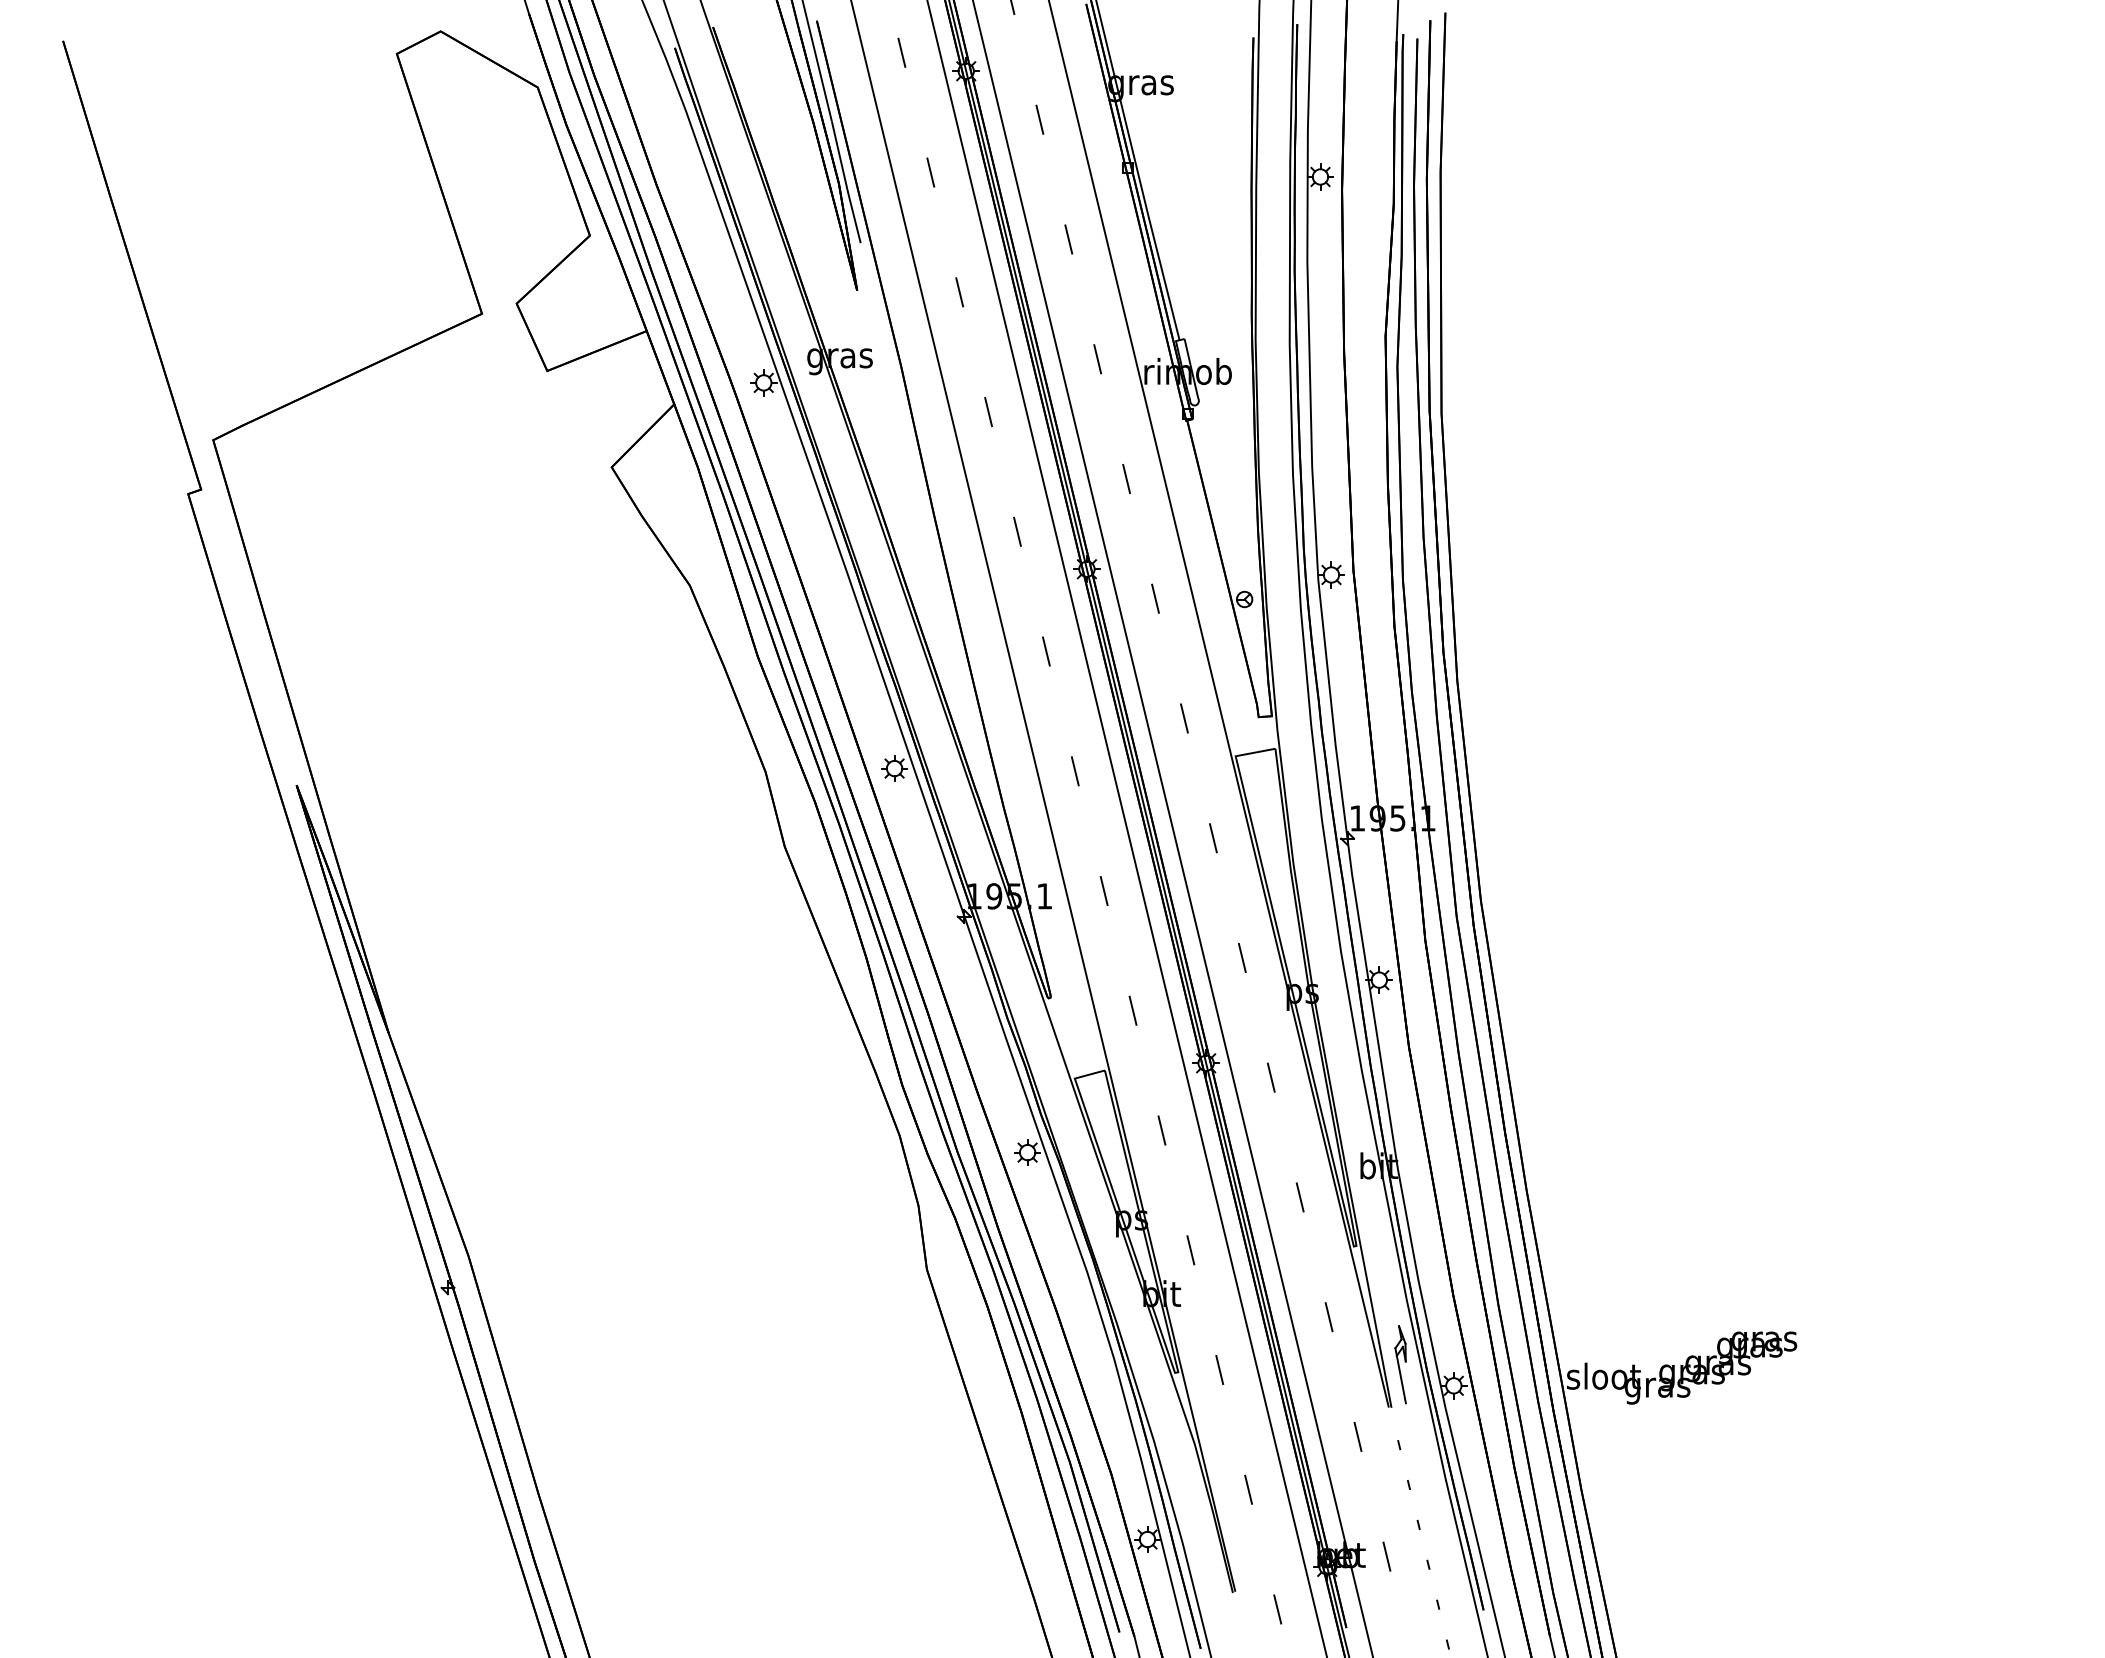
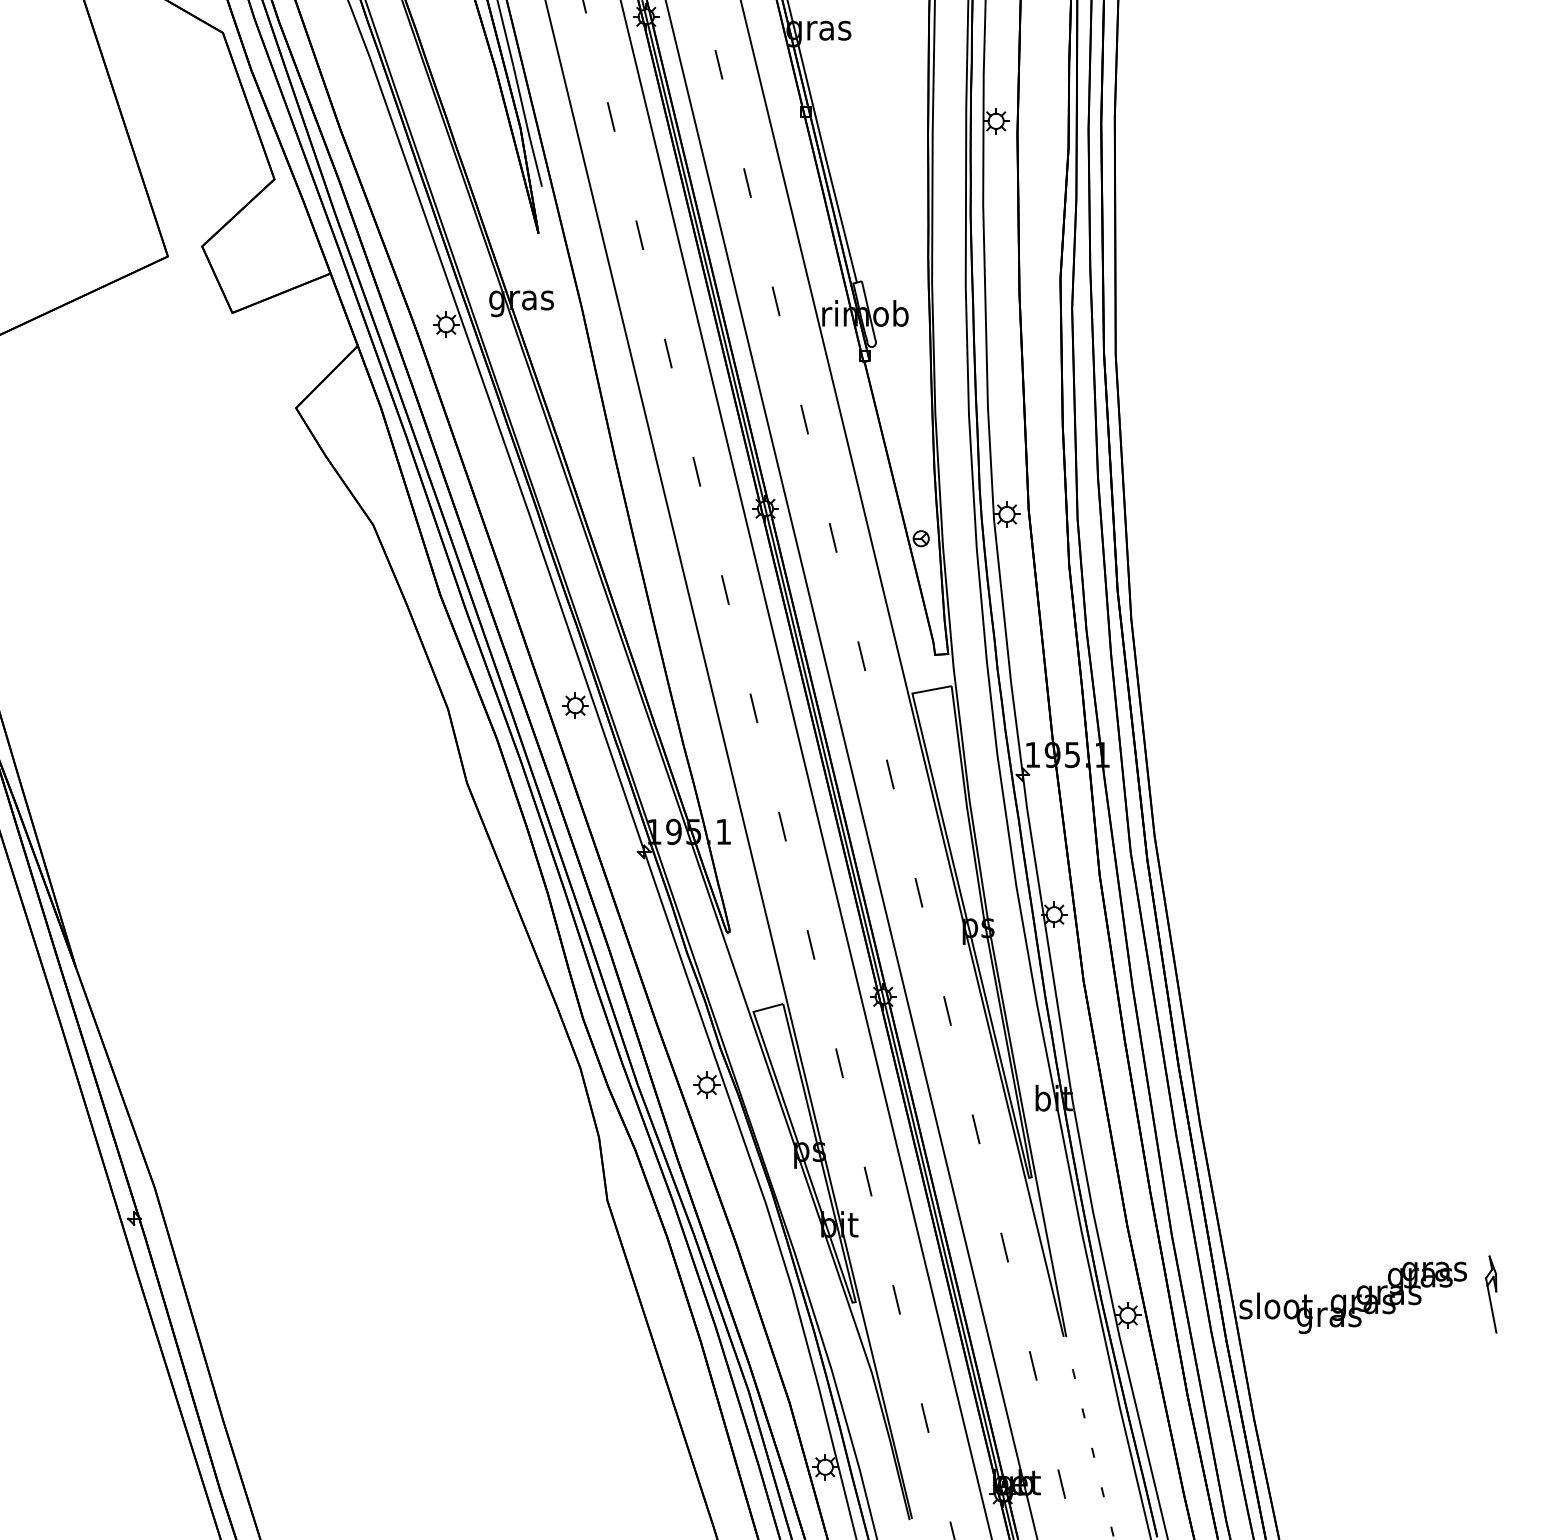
part: (1400, 1364) -> (1491, 1294), moved

